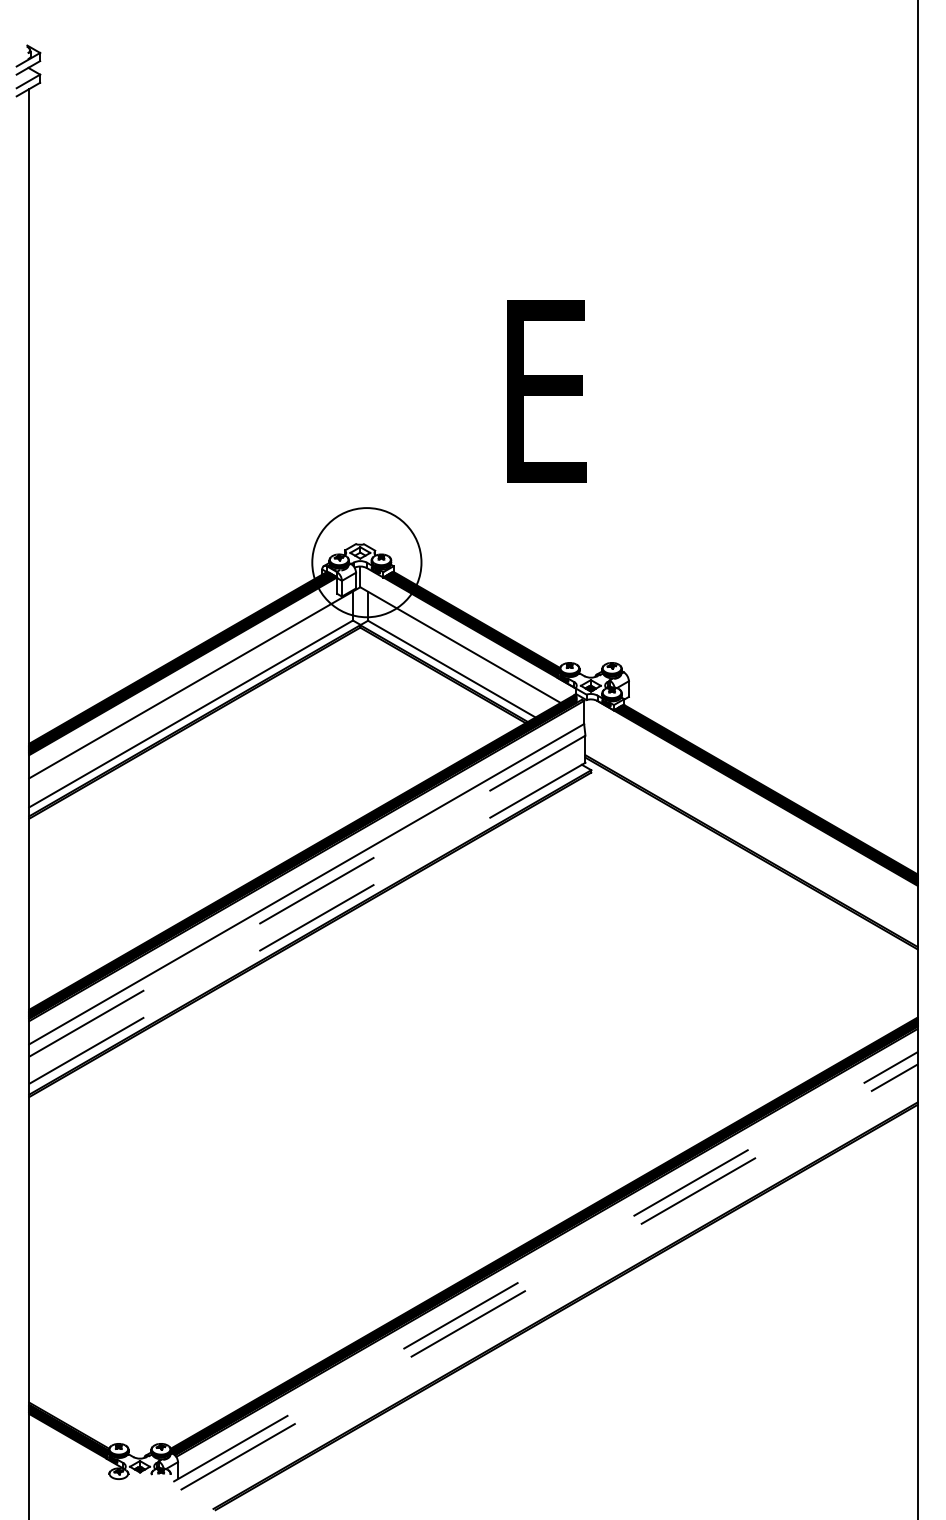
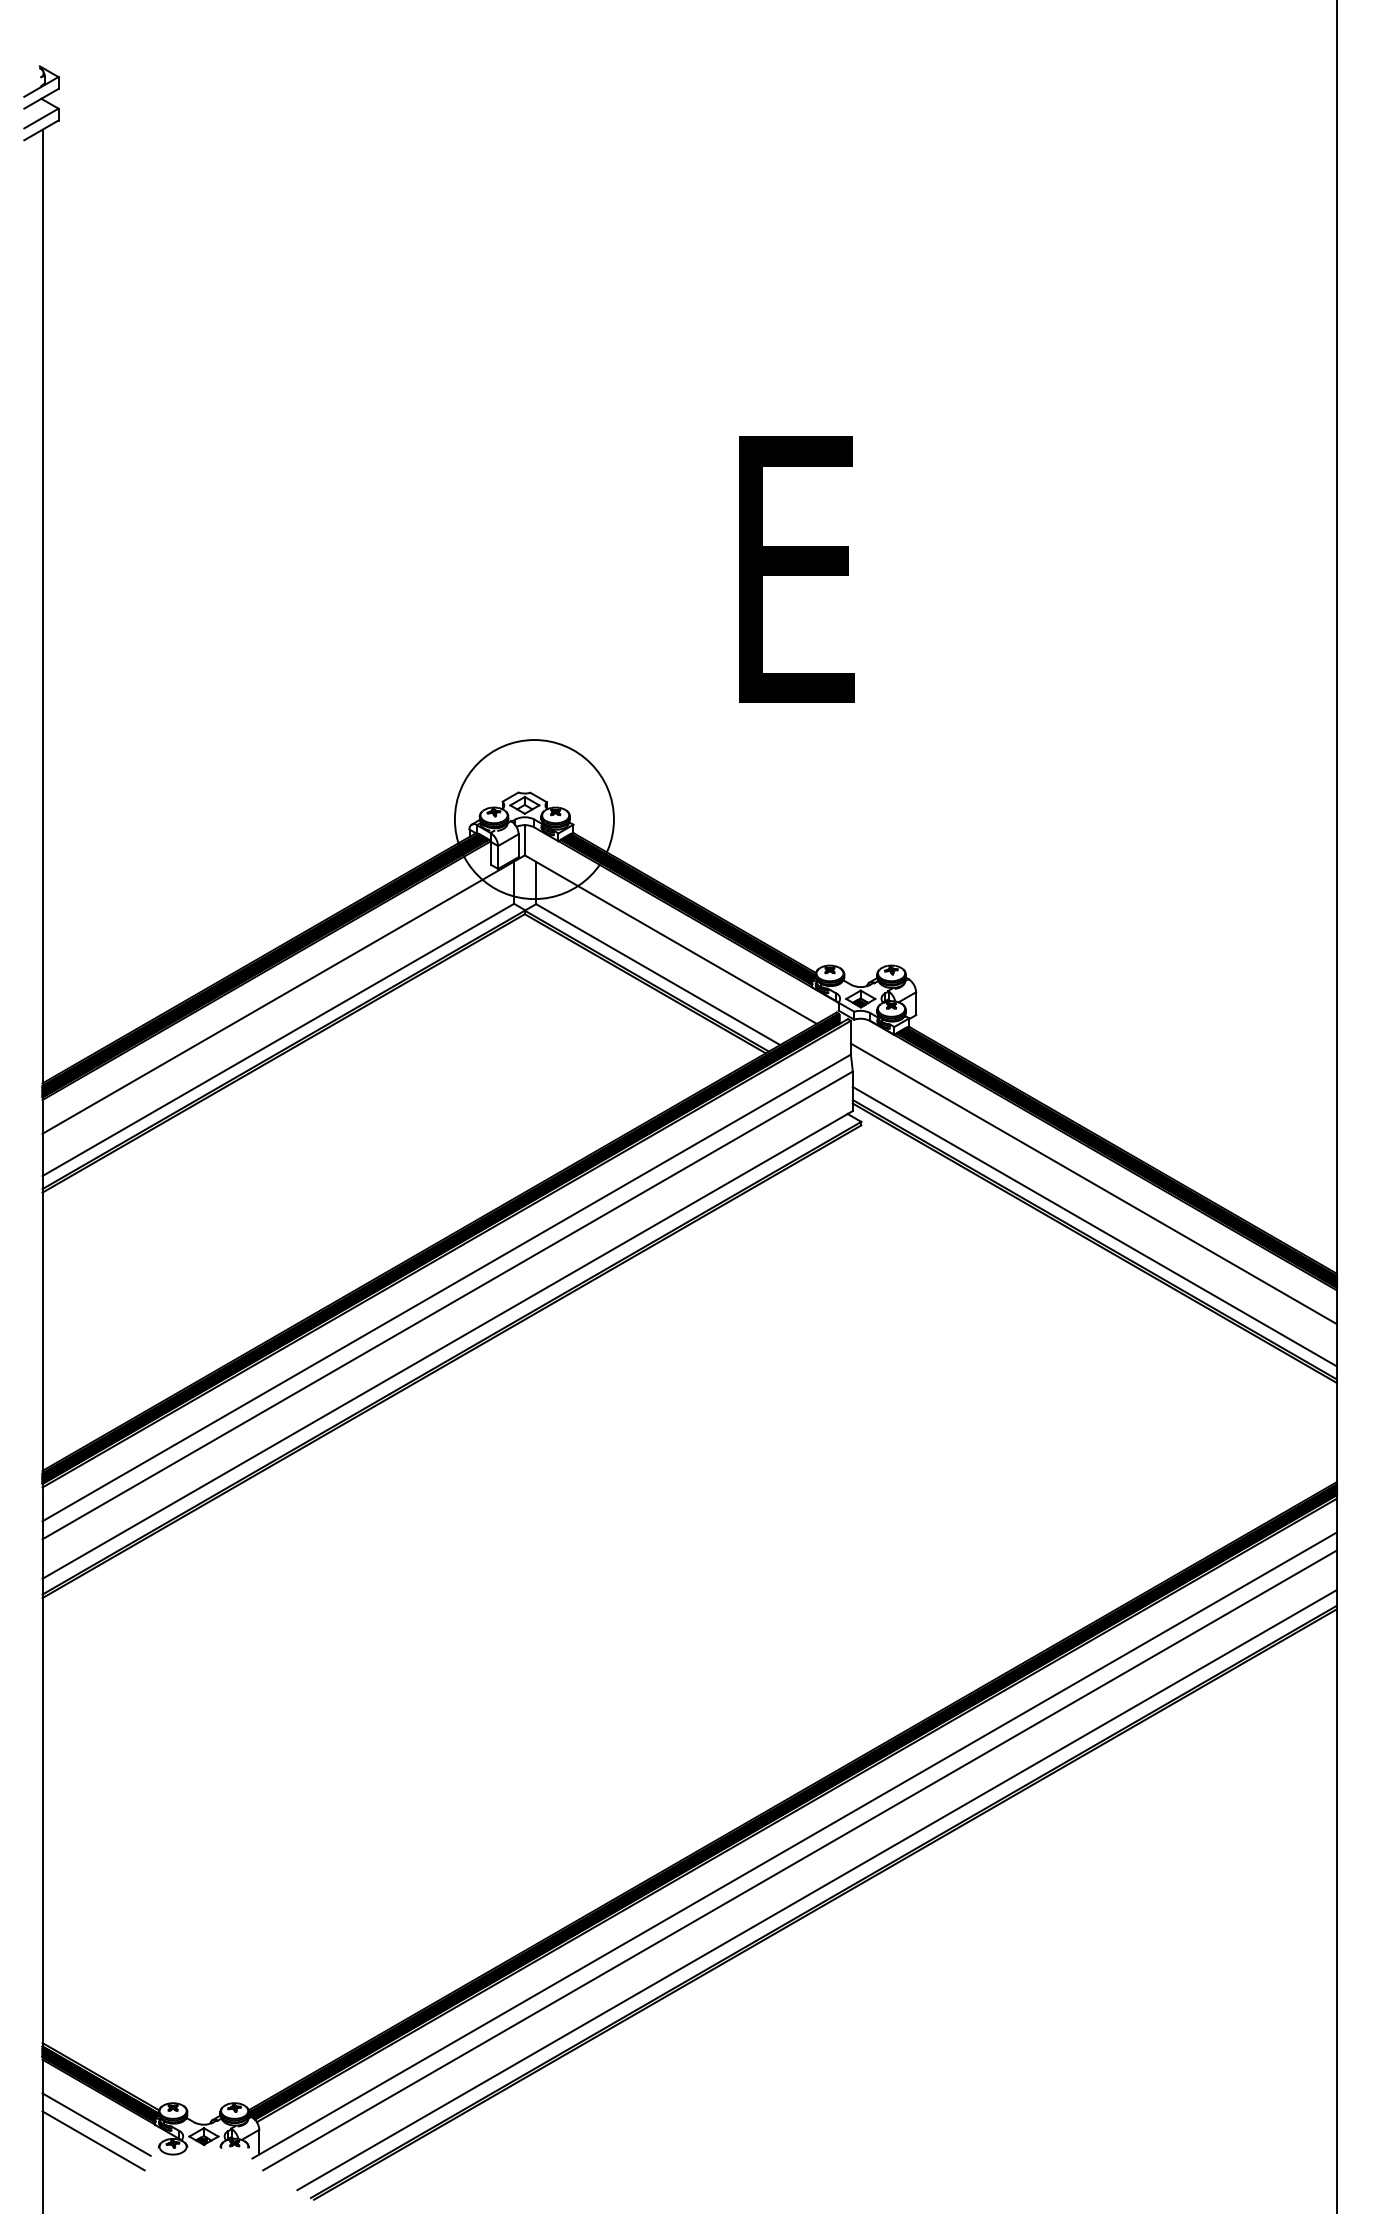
line: (750, 812) -> (1093, 1183), added
line: (751, 842) -> (1094, 1227), added
line: (307, 895) -> (447, 1304), dashed -> solid
line: (306, 924) -> (446, 1346), dashed -> solid
line: (545, 1266) -> (794, 1844), dashed -> solid
line: (549, 1277) -> (800, 1860), dashed -> solid
line: (560, 1297) -> (816, 1889), added
line: (66, 1458) -> (96, 2124), added
line: (64, 1469) -> (93, 2140), added

